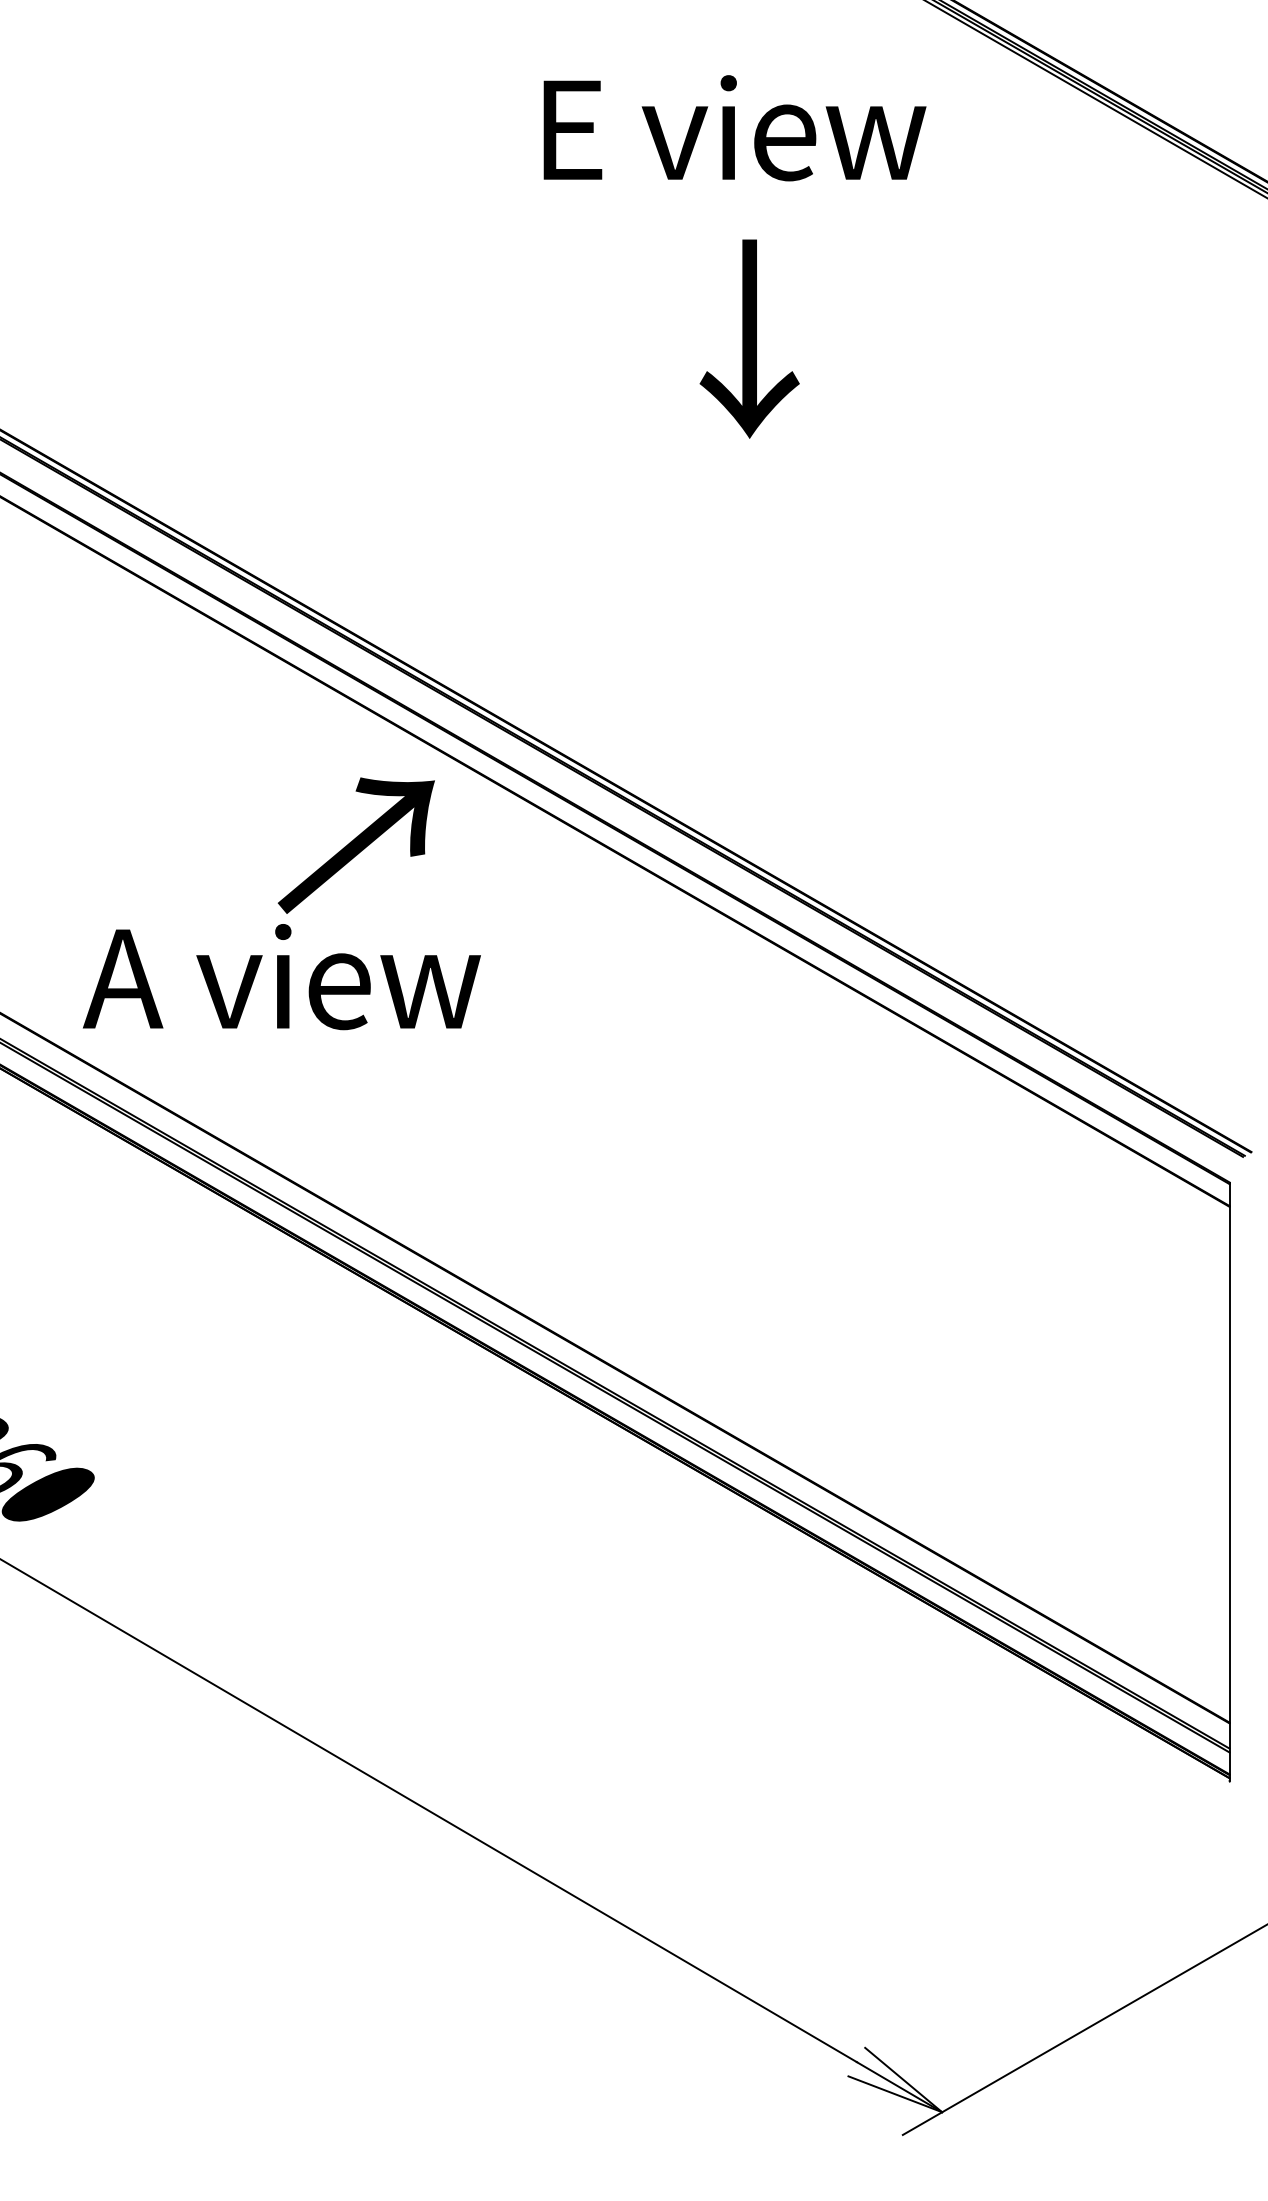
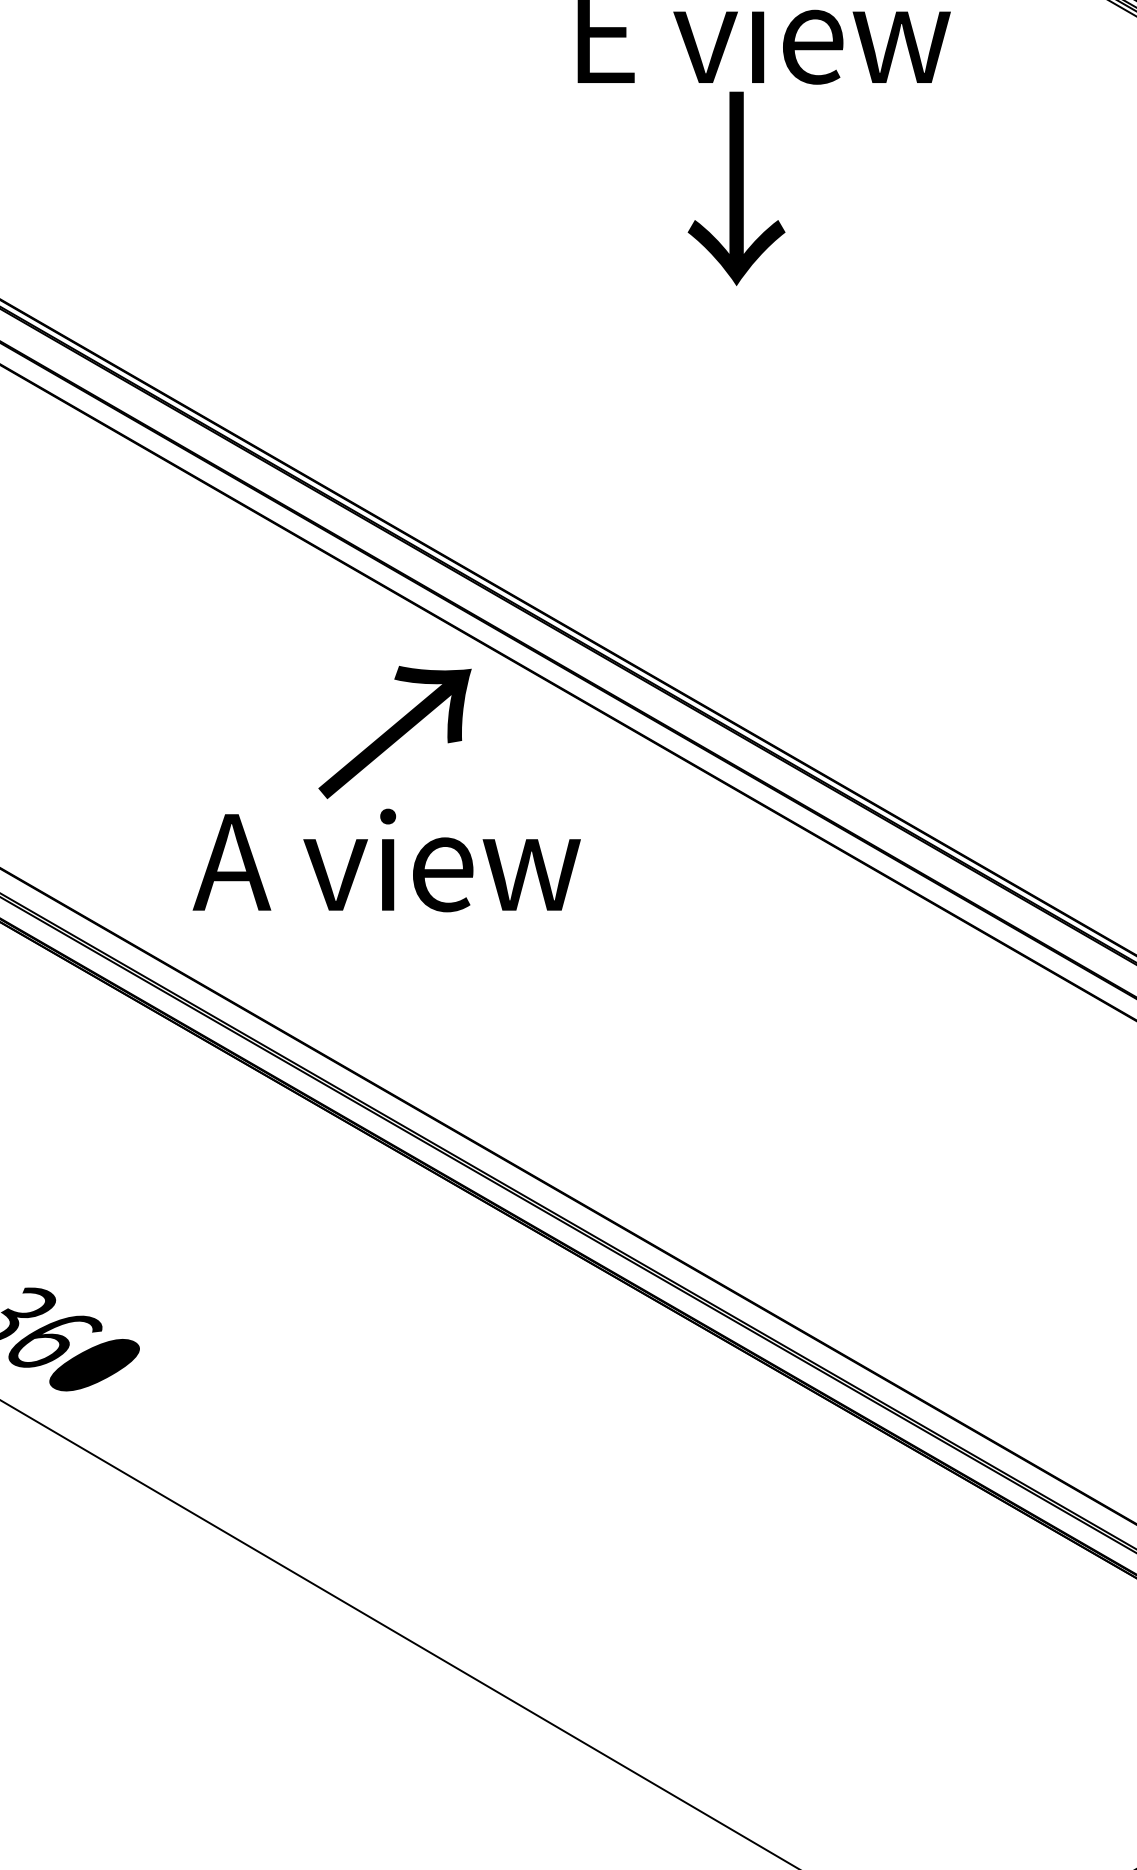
text: (749, 338) -> (736, 188), moved
text: (281, 977) -> (386, 860), moved

